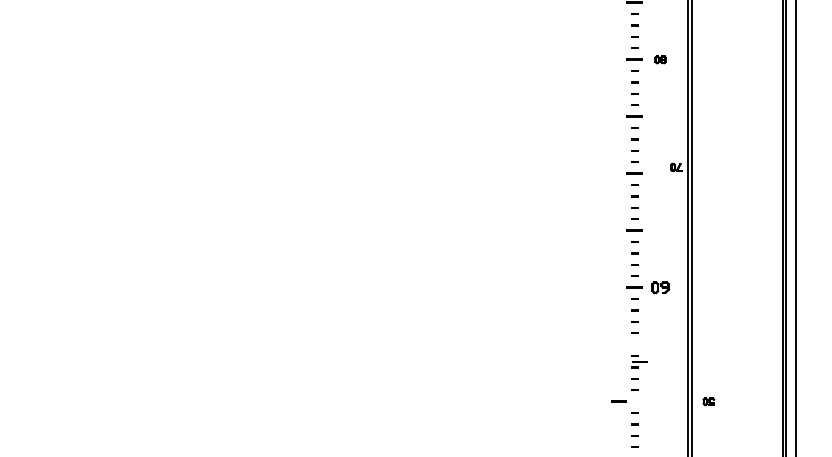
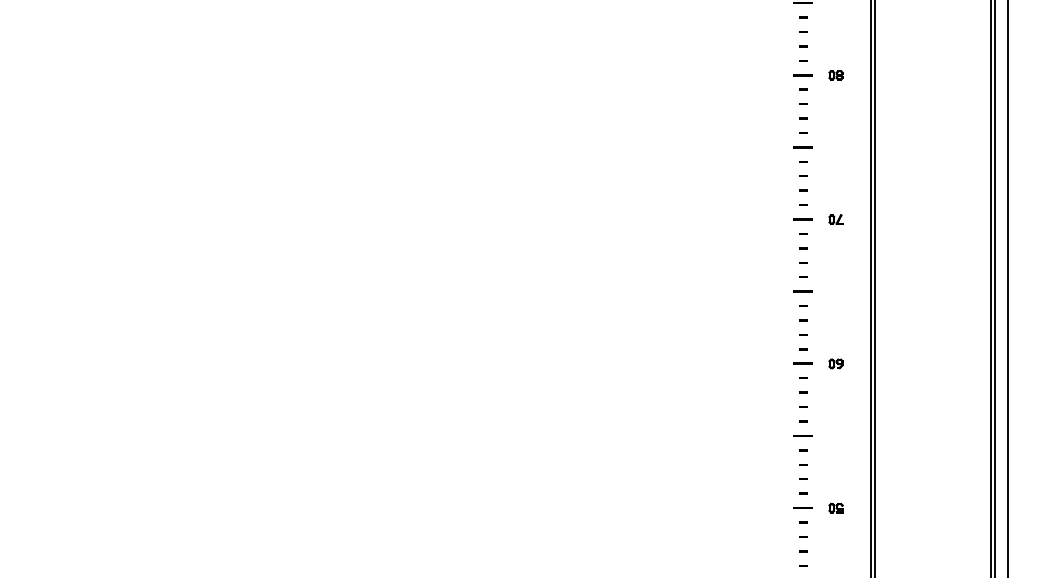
part: (675, 167) -> (835, 219), moved
part: (660, 287) -> (835, 363), size x0.62
line: (639, 361) -> (802, 435), moved
line: (618, 401) -> (802, 507), moved
part: (708, 401) -> (835, 507), moved

